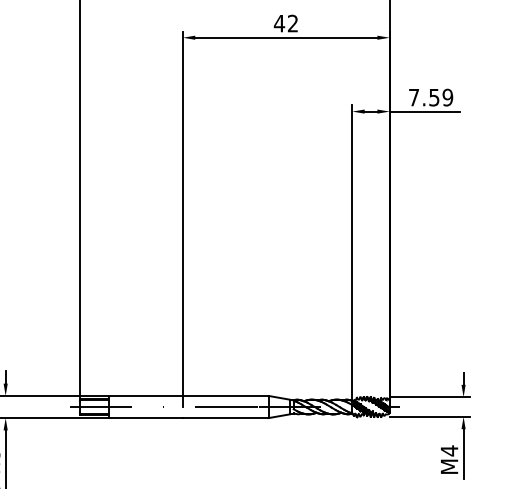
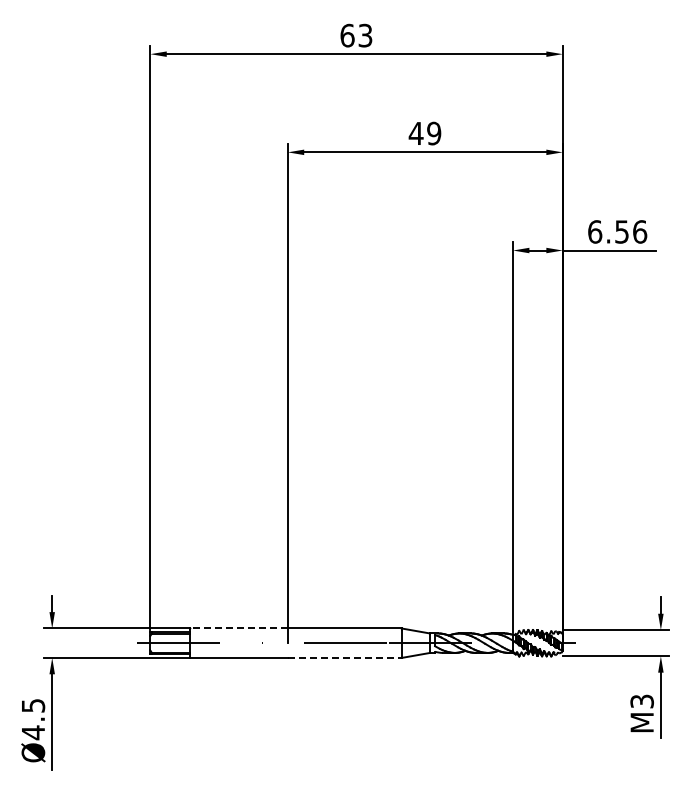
text: (293, 23) -> (434, 133), 42 -> 49
text: (430, 97) -> (617, 231), 7.59 -> 6.56
line: (145, 395) -> (238, 628), solid -> dashed
line: (225, 417) -> (344, 657), solid -> dashed
text: (449, 450) -> (641, 701), M4 -> M3

